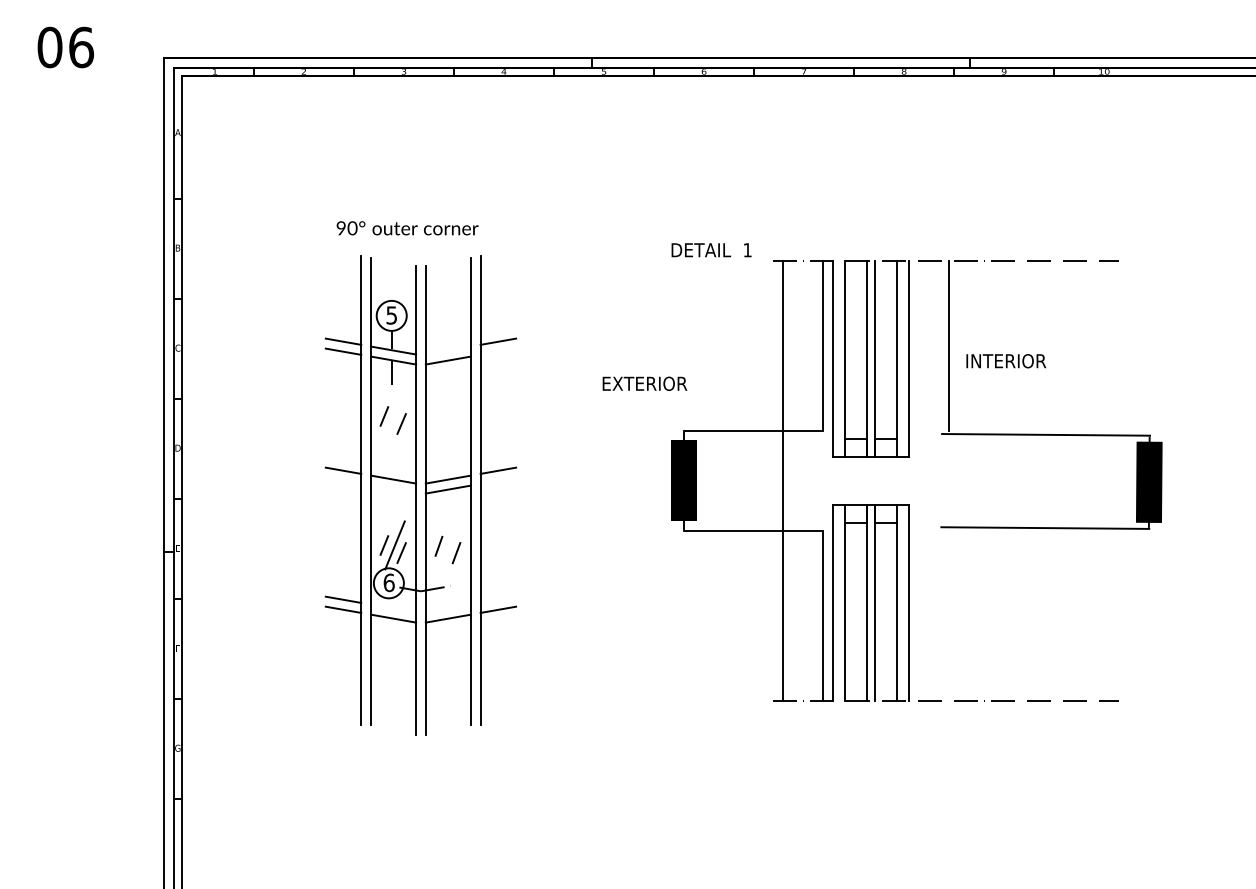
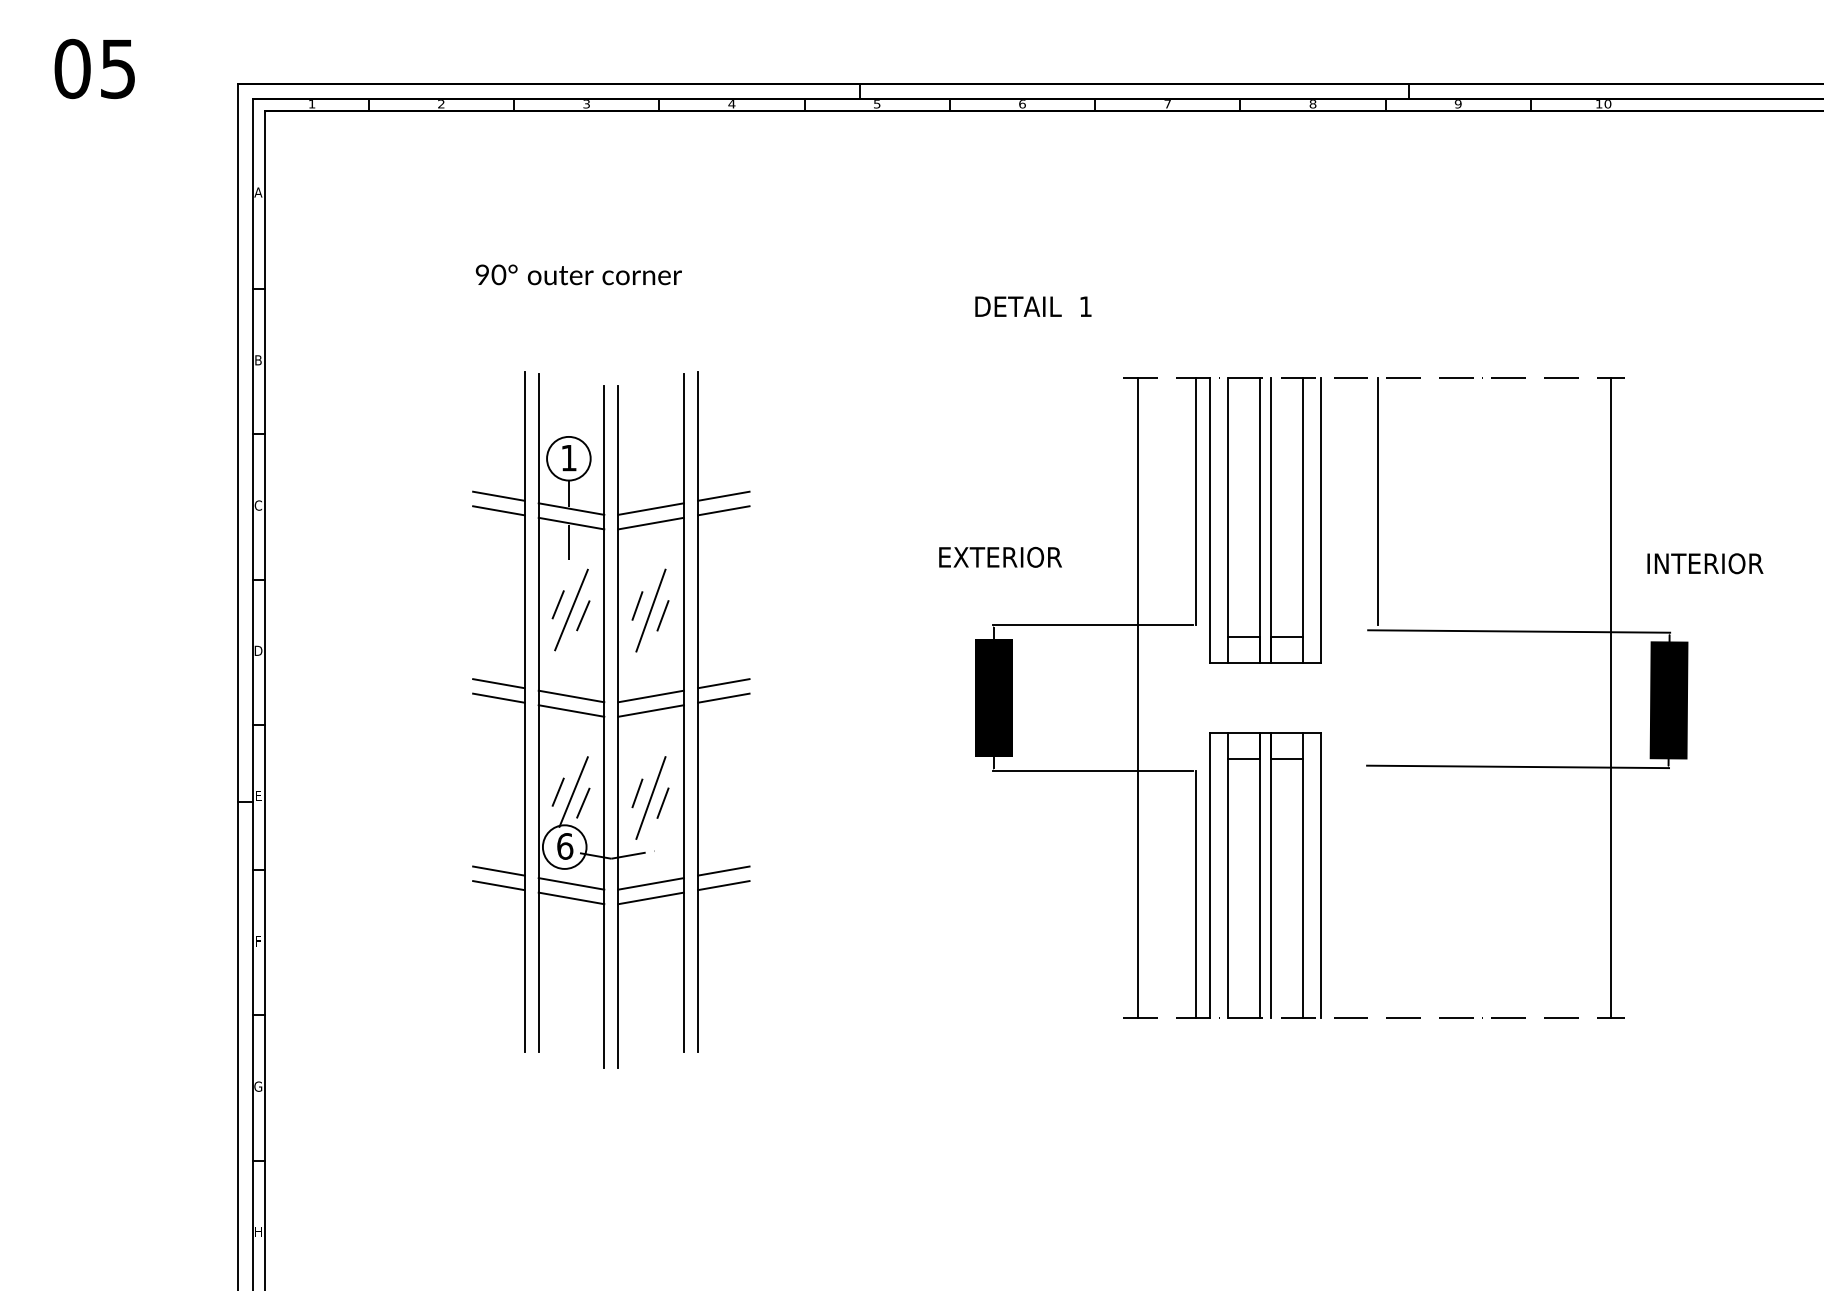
text: (81, 47) -> (118, 68), 06 -> 05
text: (407, 228) -> (578, 275), moved
text: (711, 250) -> (1033, 307), moved
text: (391, 315) -> (568, 458), 5 -> 1
line: (447, 350) -> (649, 508), added
line: (498, 351) -> (723, 510), added
text: (1005, 361) -> (1704, 564), moved
text: (644, 383) -> (999, 556), moved
line: (393, 419) -> (571, 609), added
part: (447, 420) -> (649, 610), added
line: (343, 480) -> (498, 697), added
line: (498, 480) -> (723, 697), added
line: (1109, 480) -> (1611, 697), added
line: (393, 489) -> (571, 710), added
line: (448, 549) -> (651, 797), added
line: (498, 599) -> (723, 870), added
line: (393, 608) -> (571, 883), added
line: (447, 608) -> (649, 883), added

